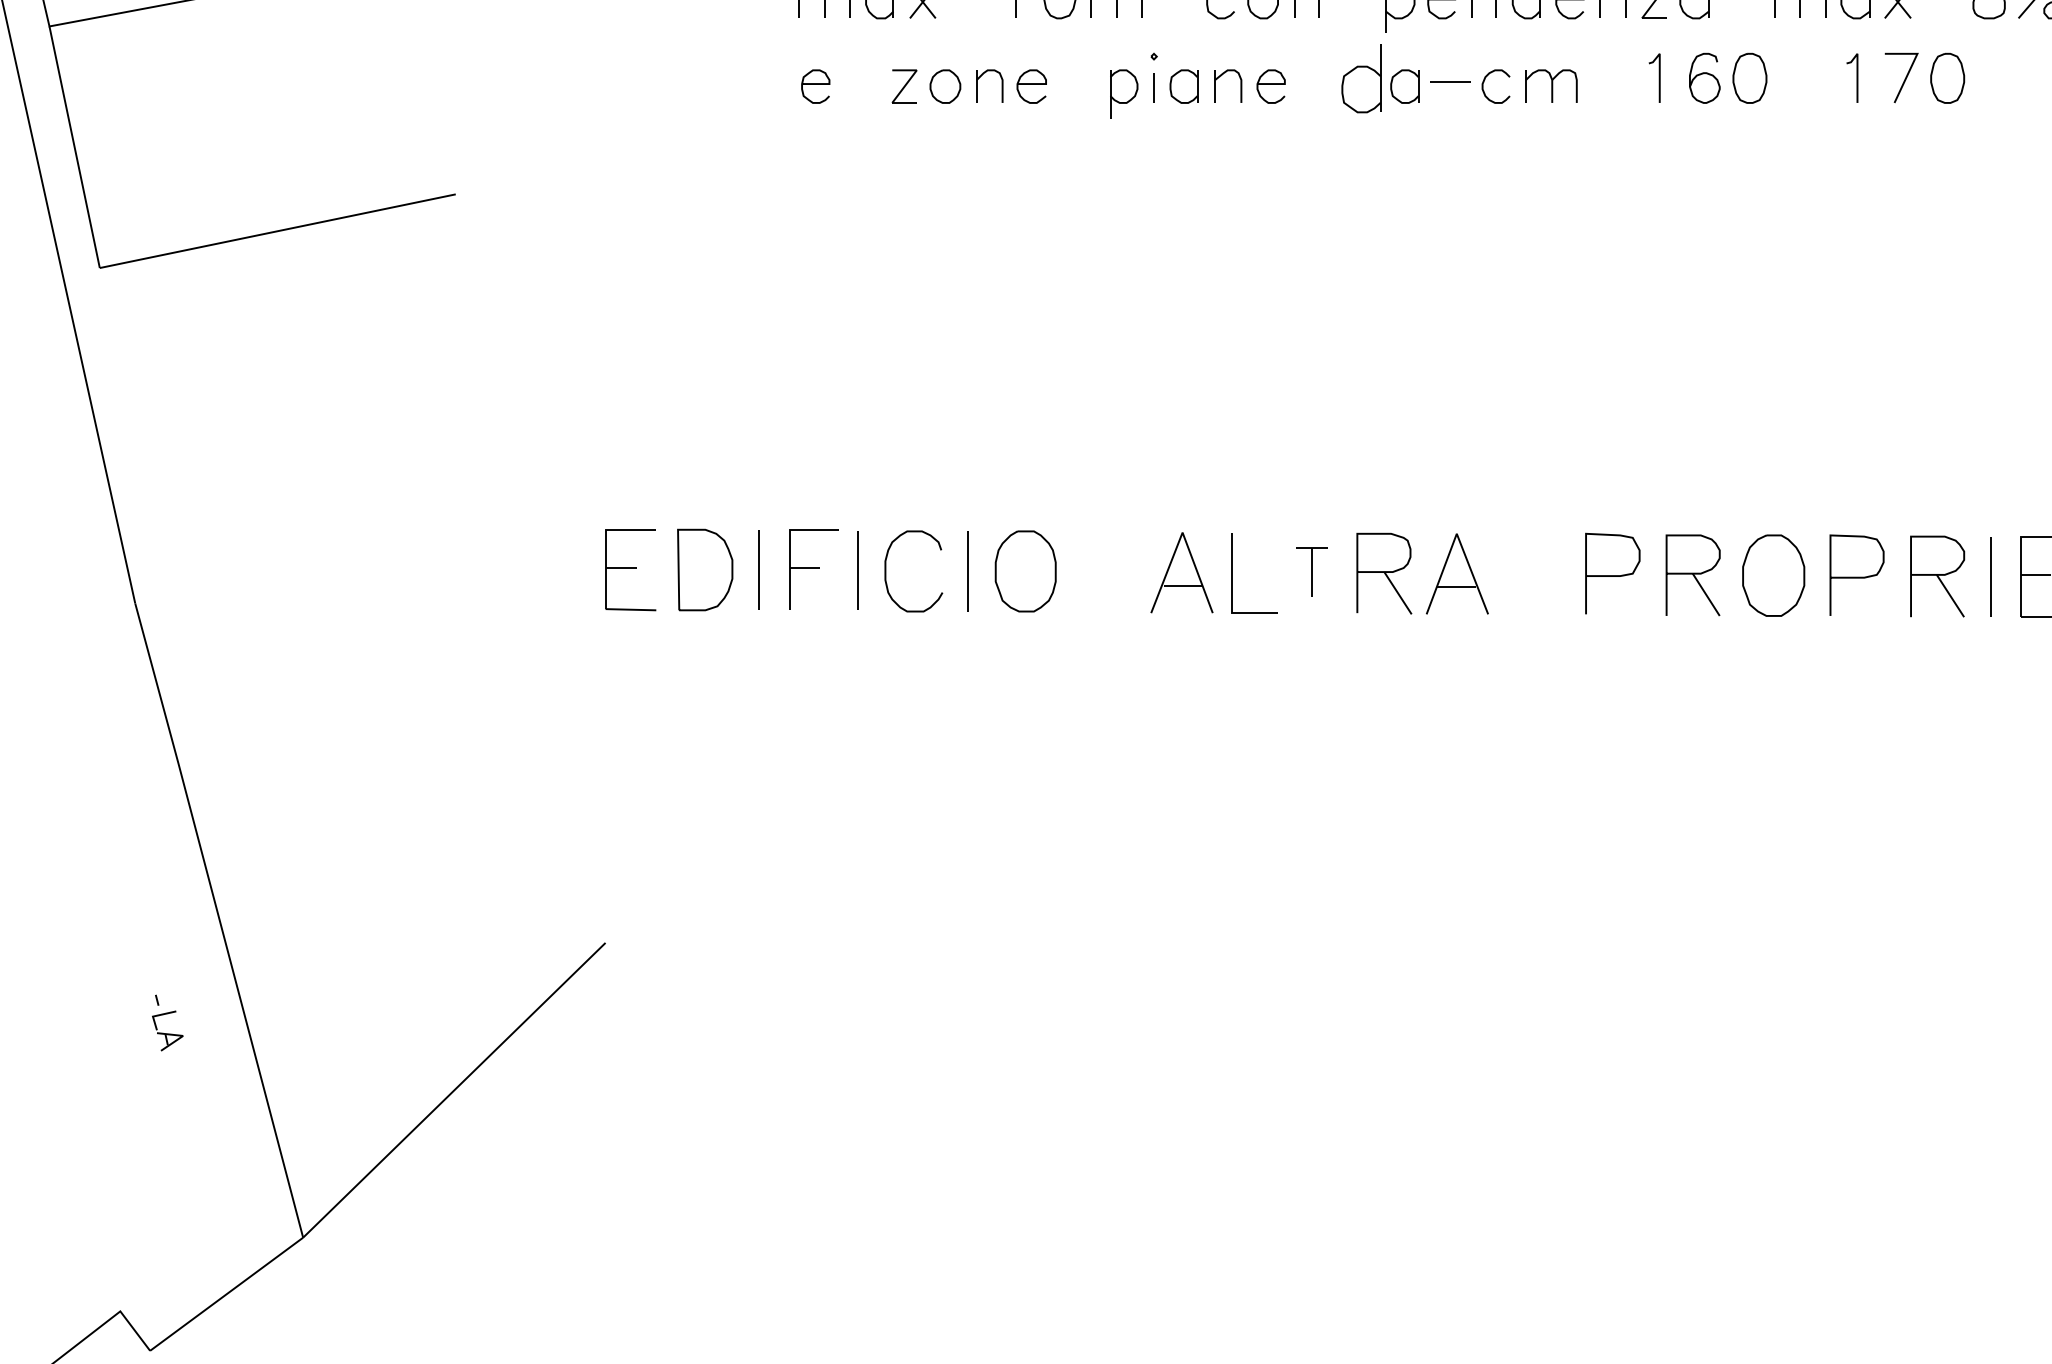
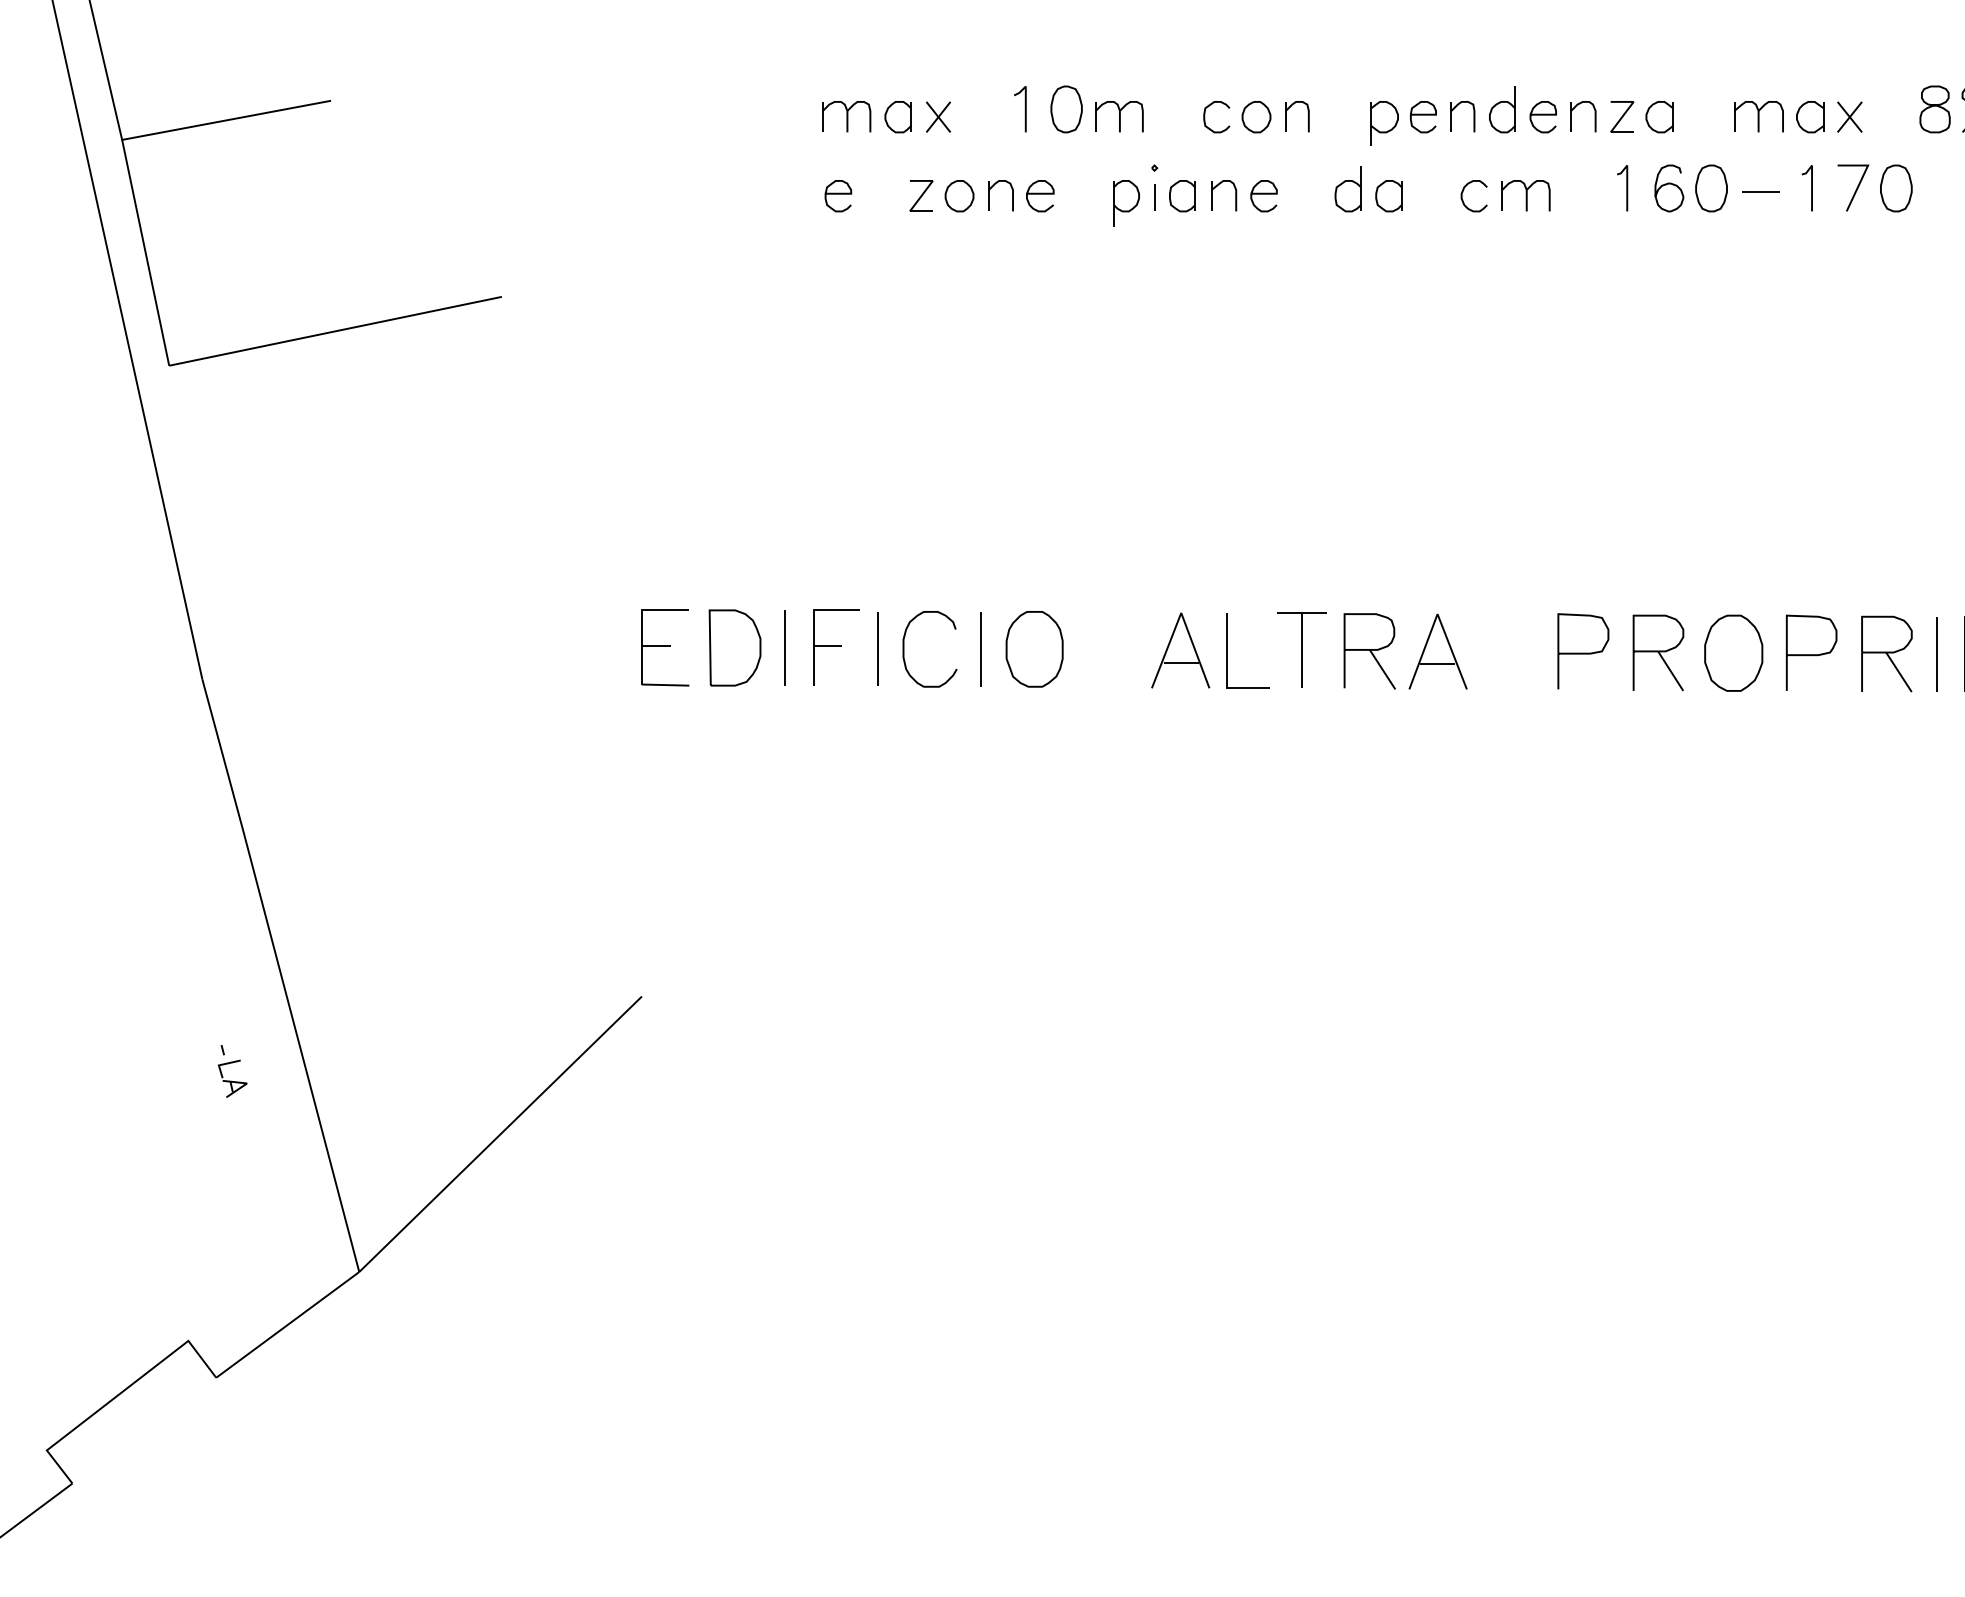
part: (1360, 79) -> (1347, 189), size x0.71
line: (1449, 81) -> (1760, 191), moved
part: (1311, 571) -> (1301, 649), size x1.67

